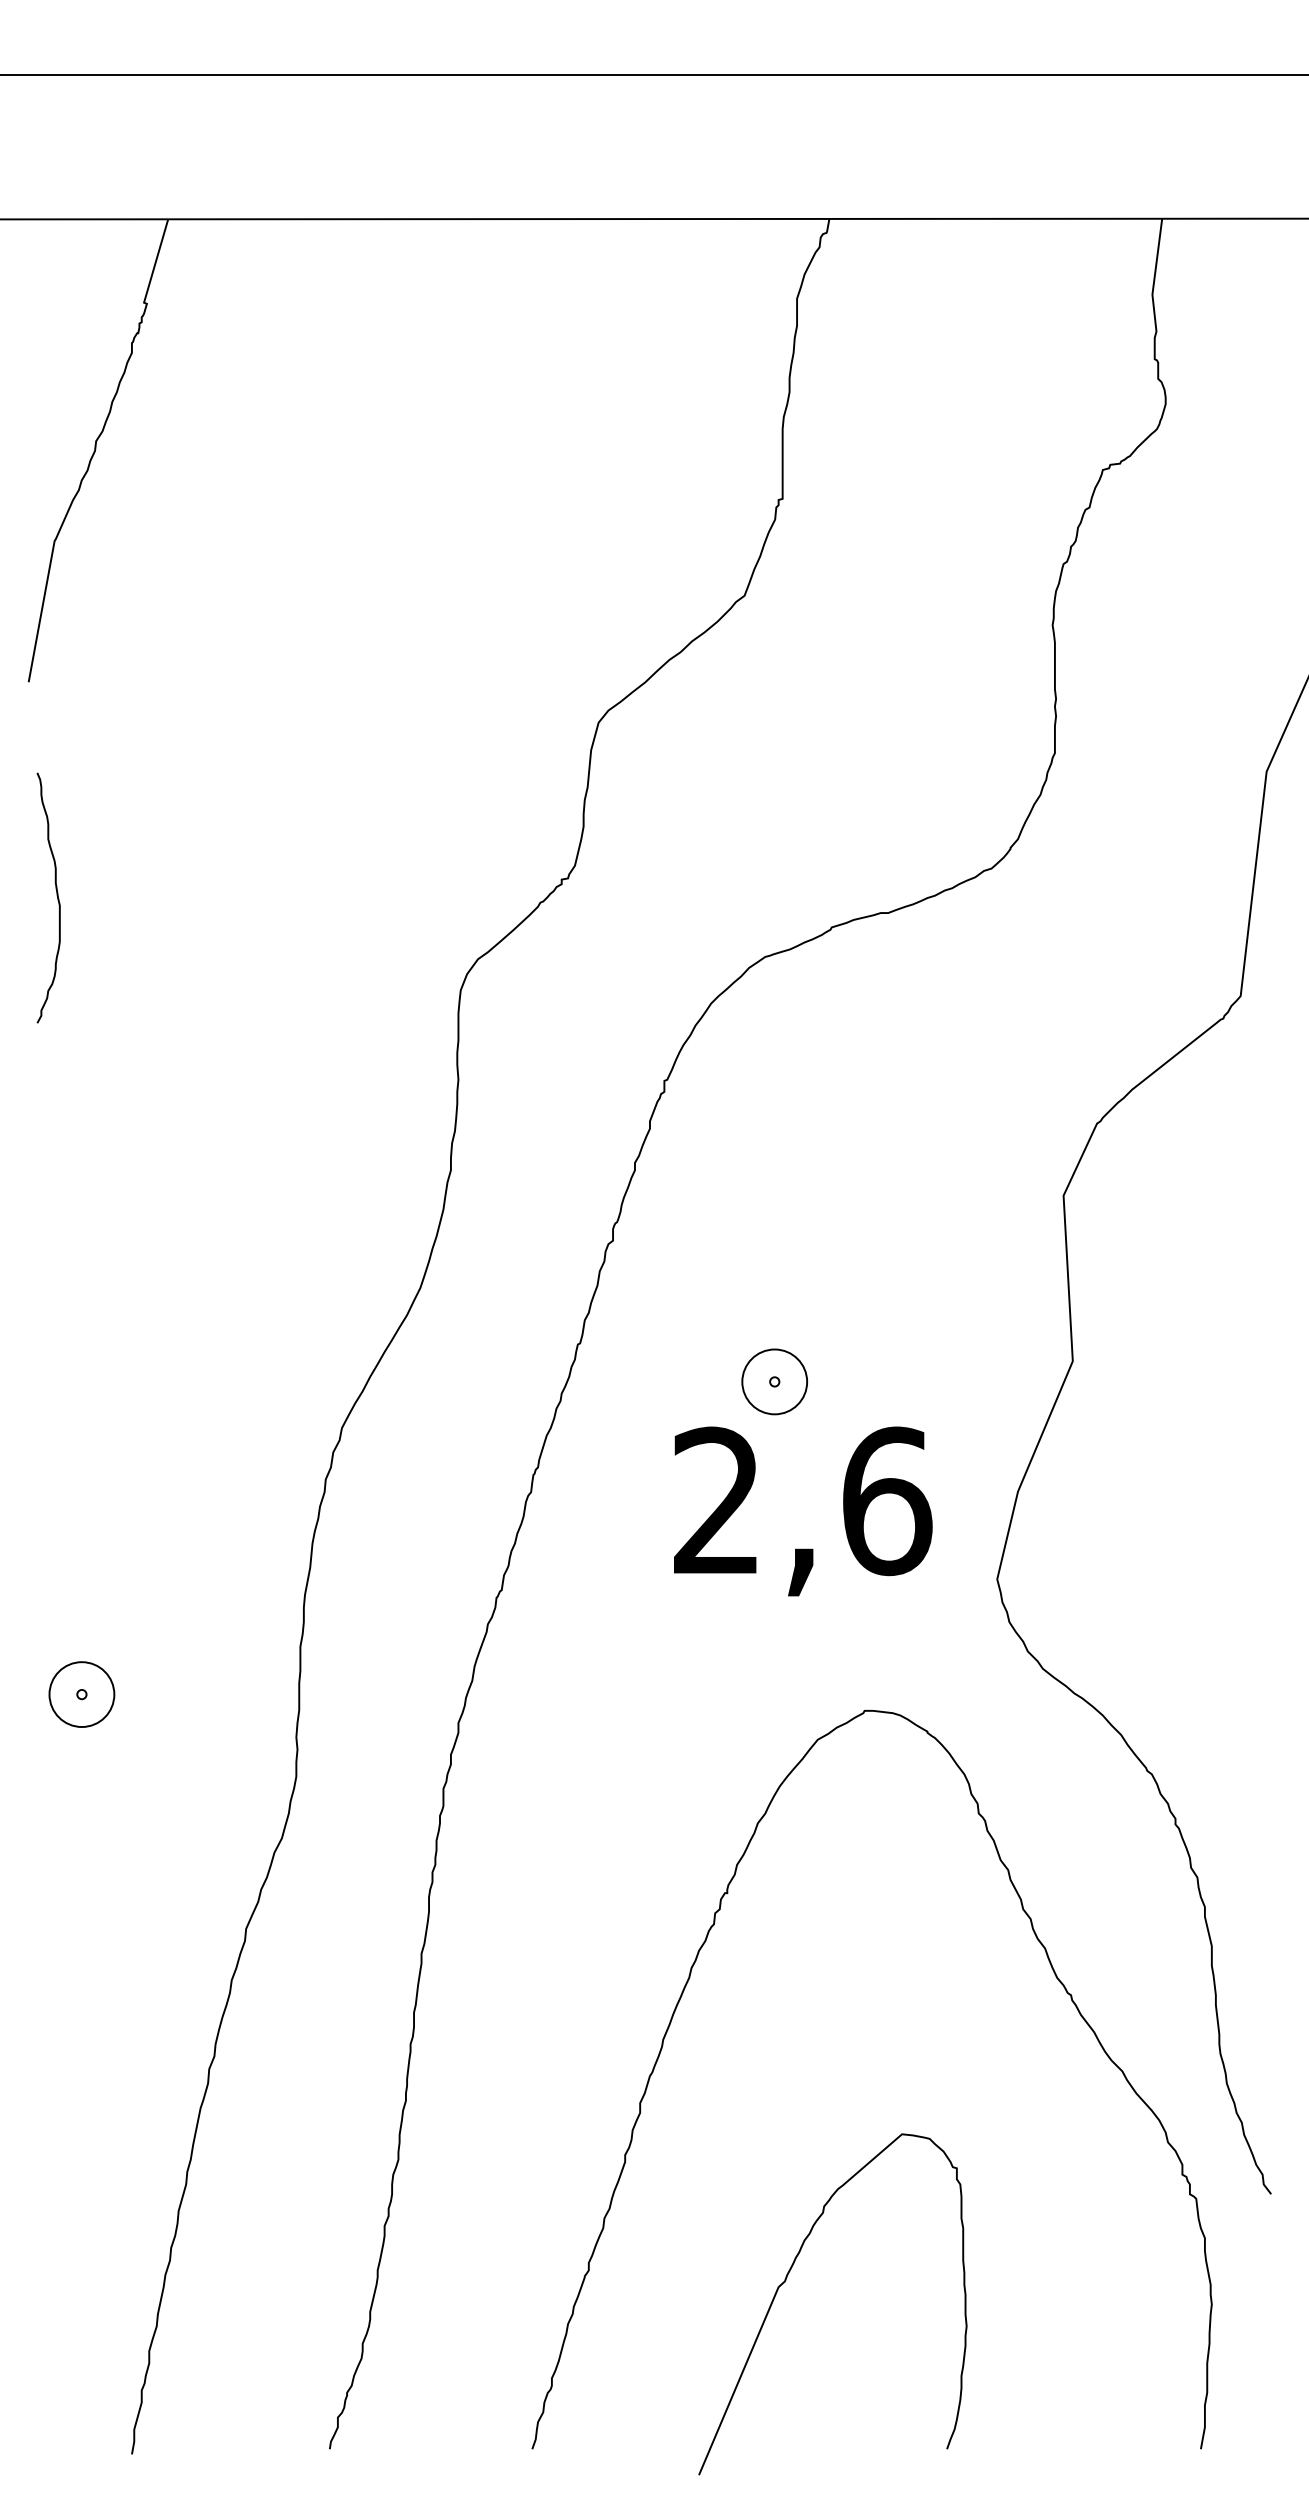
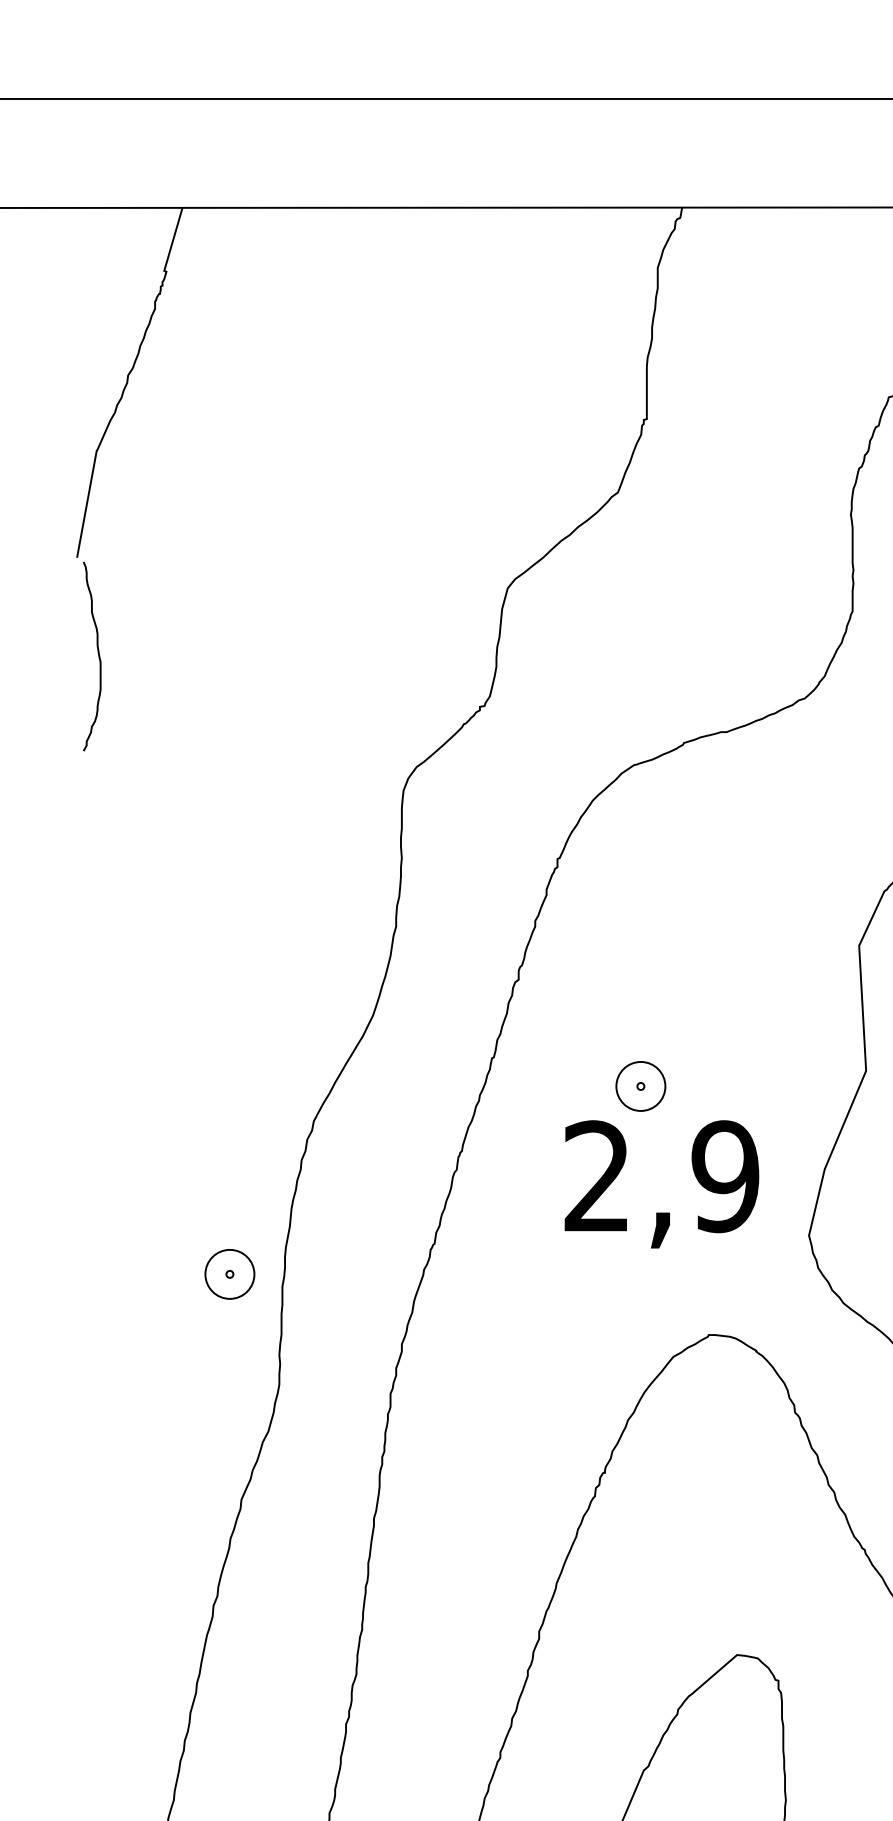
curve: (56, 895) -> (98, 654), moved
text: (886, 1501) -> (725, 1176), 2,6 -> 2,9
part: (81, 1694) -> (229, 1274), moved

